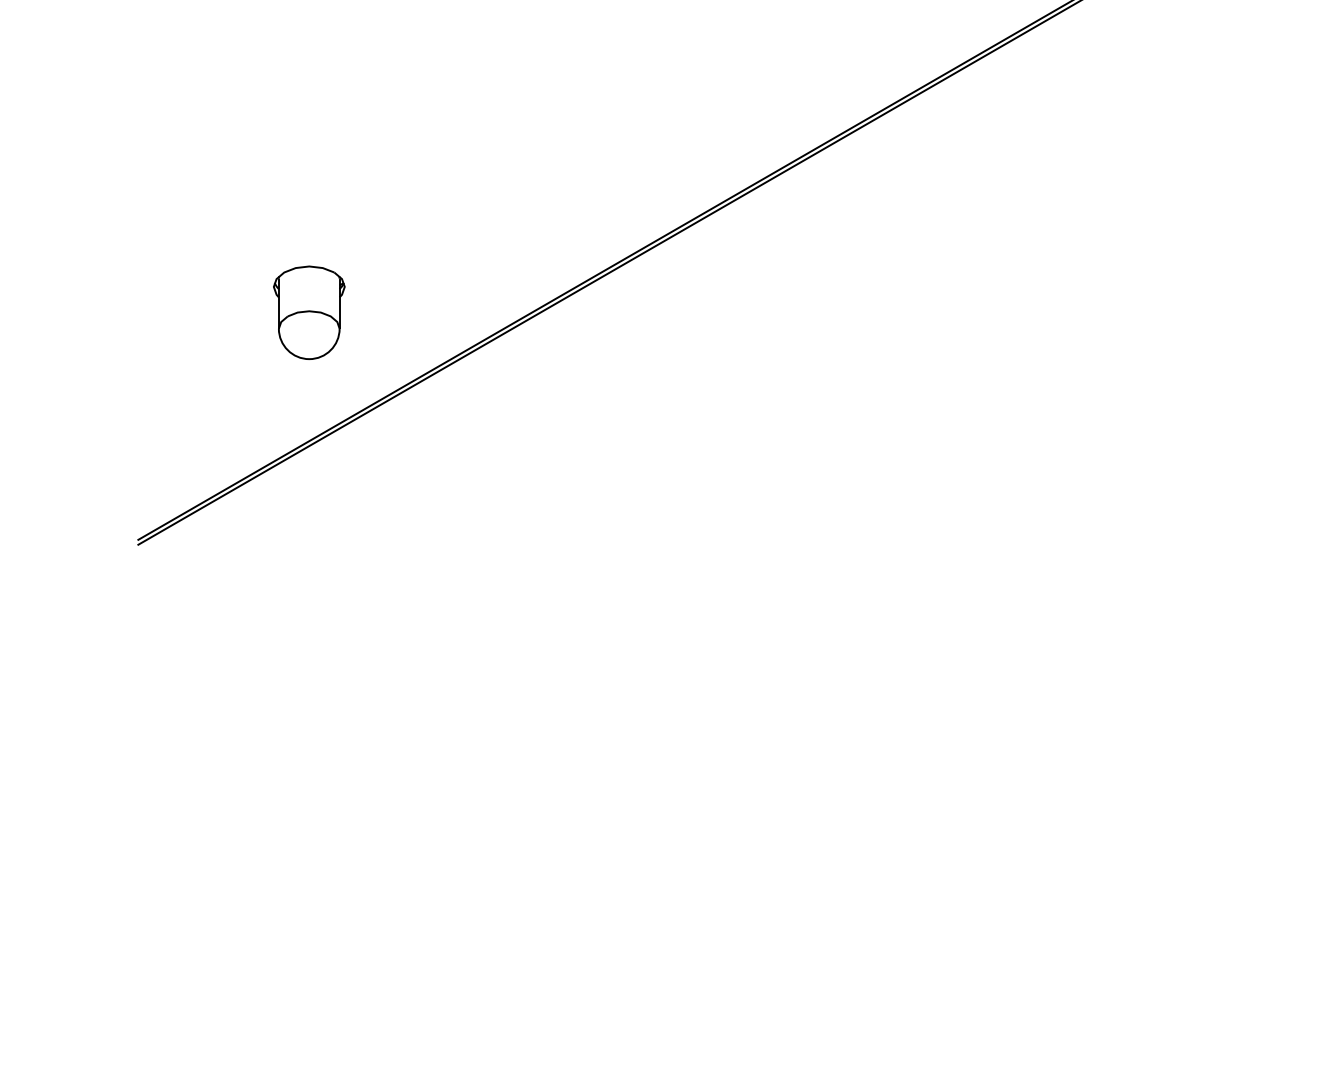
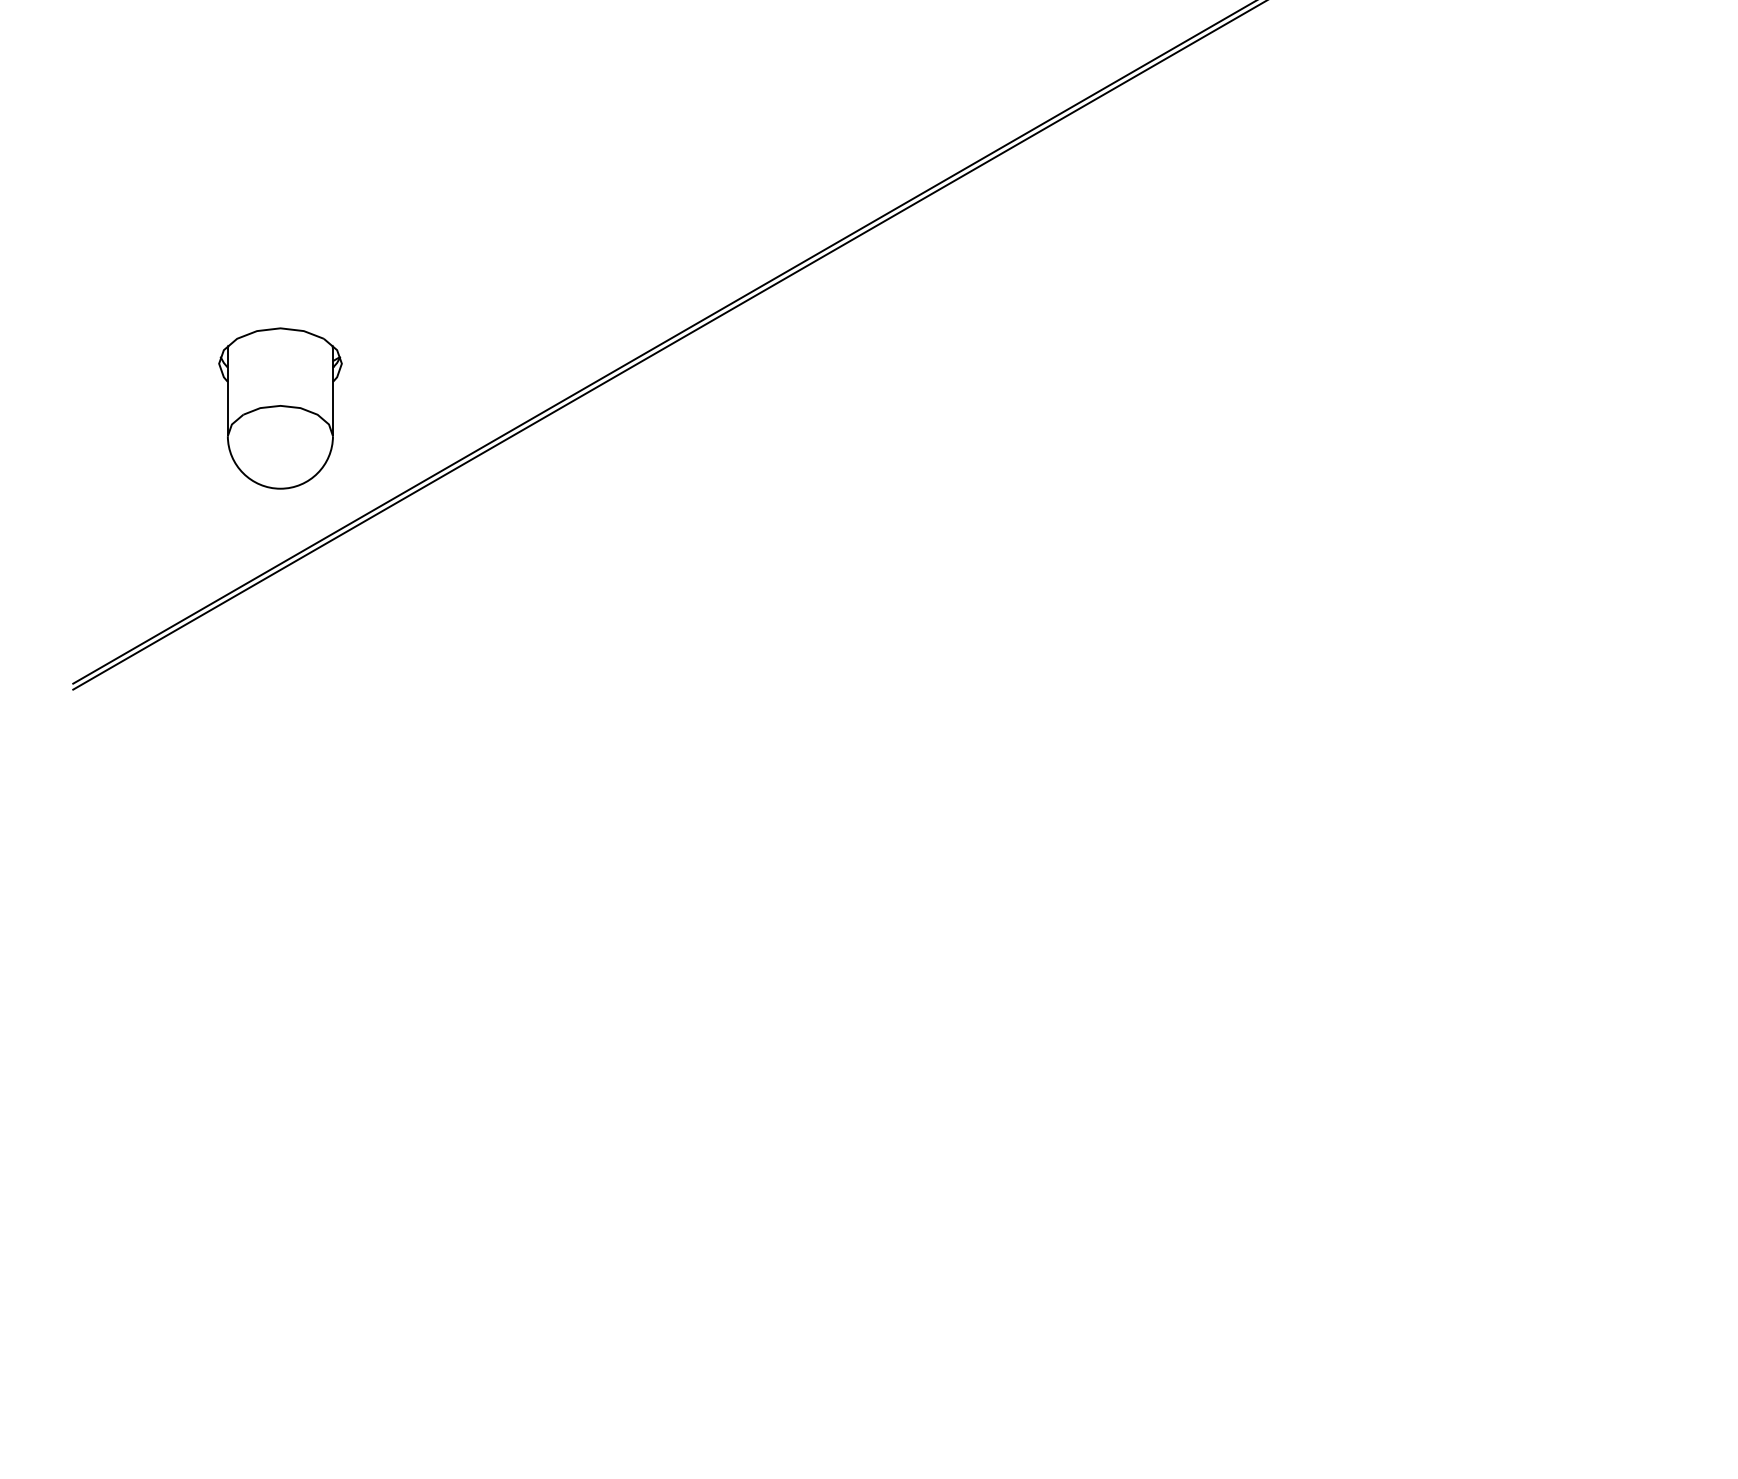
part: (309, 312) -> (280, 408), size x1.43

